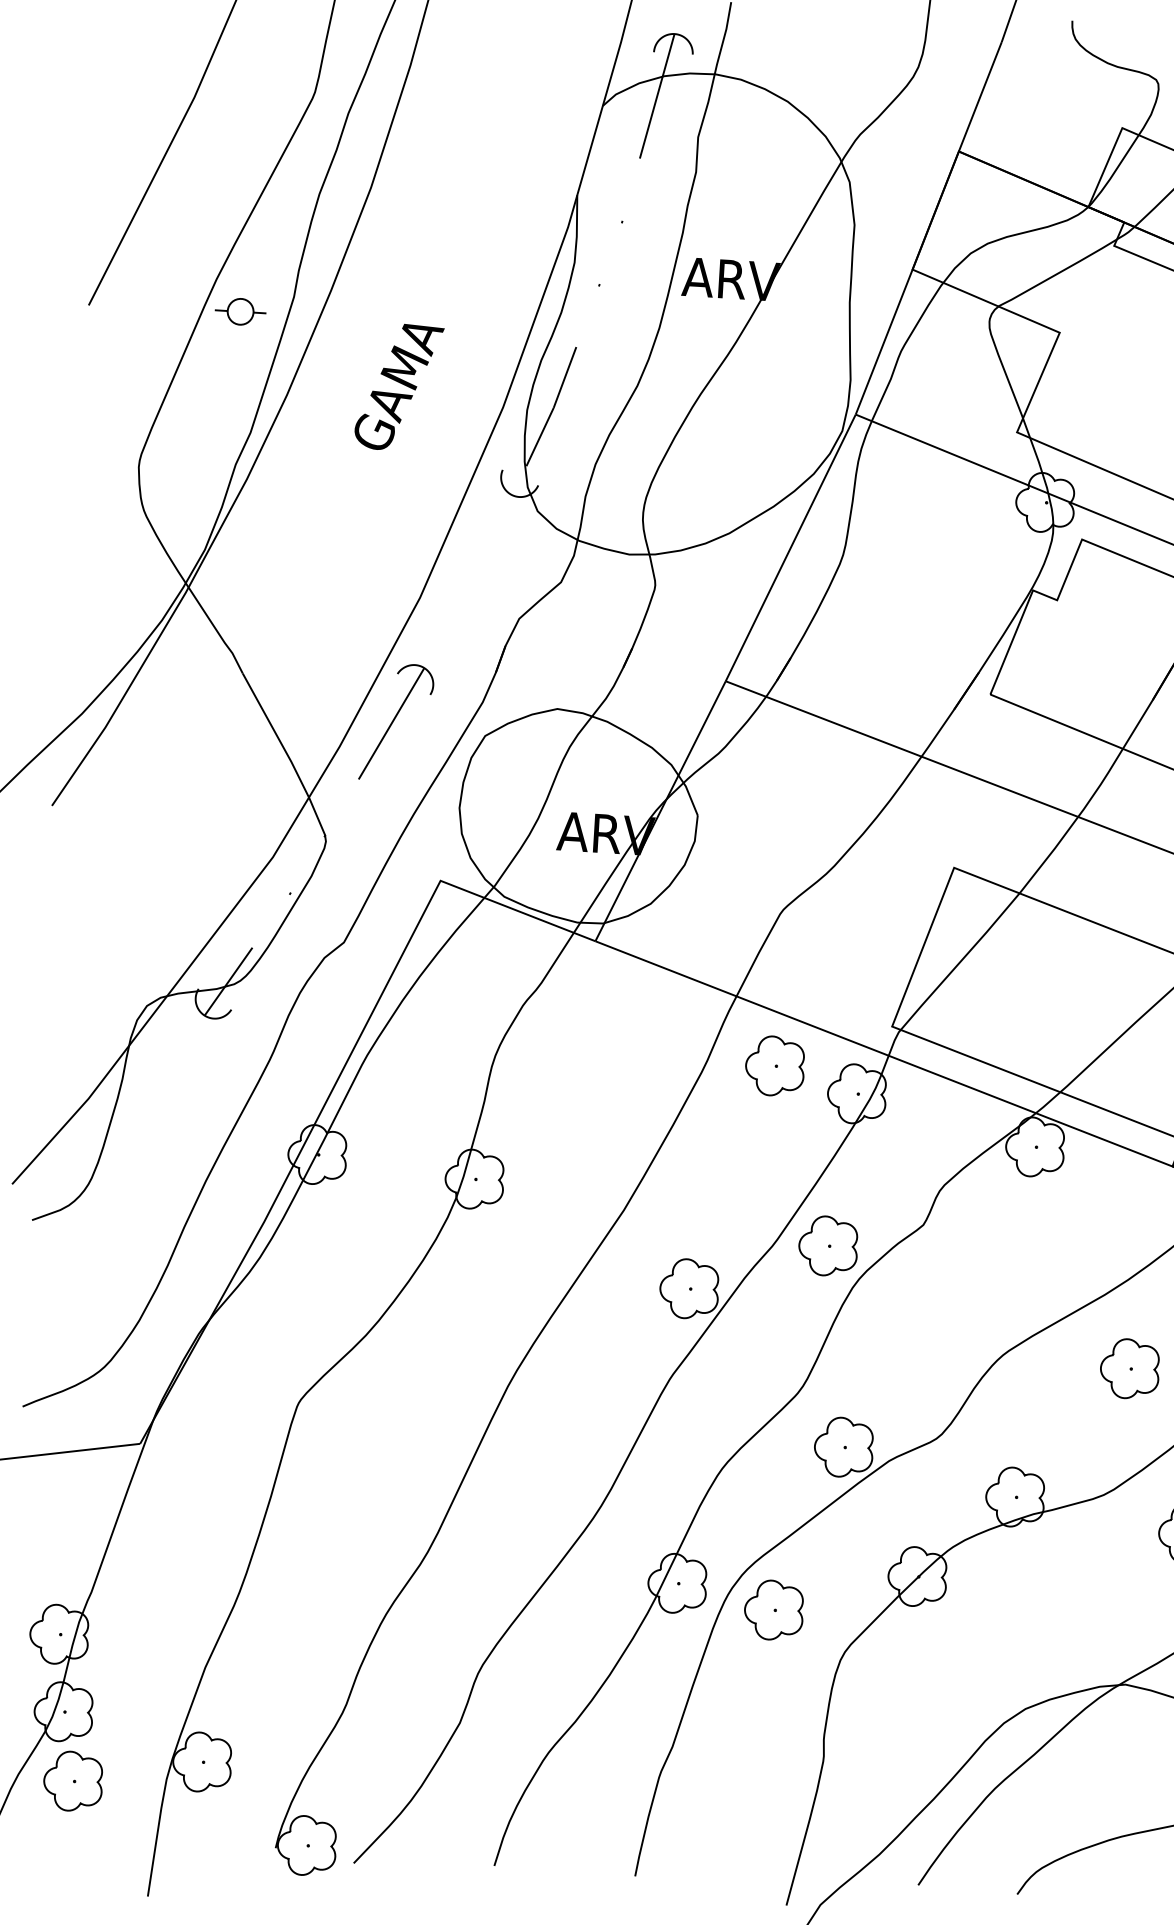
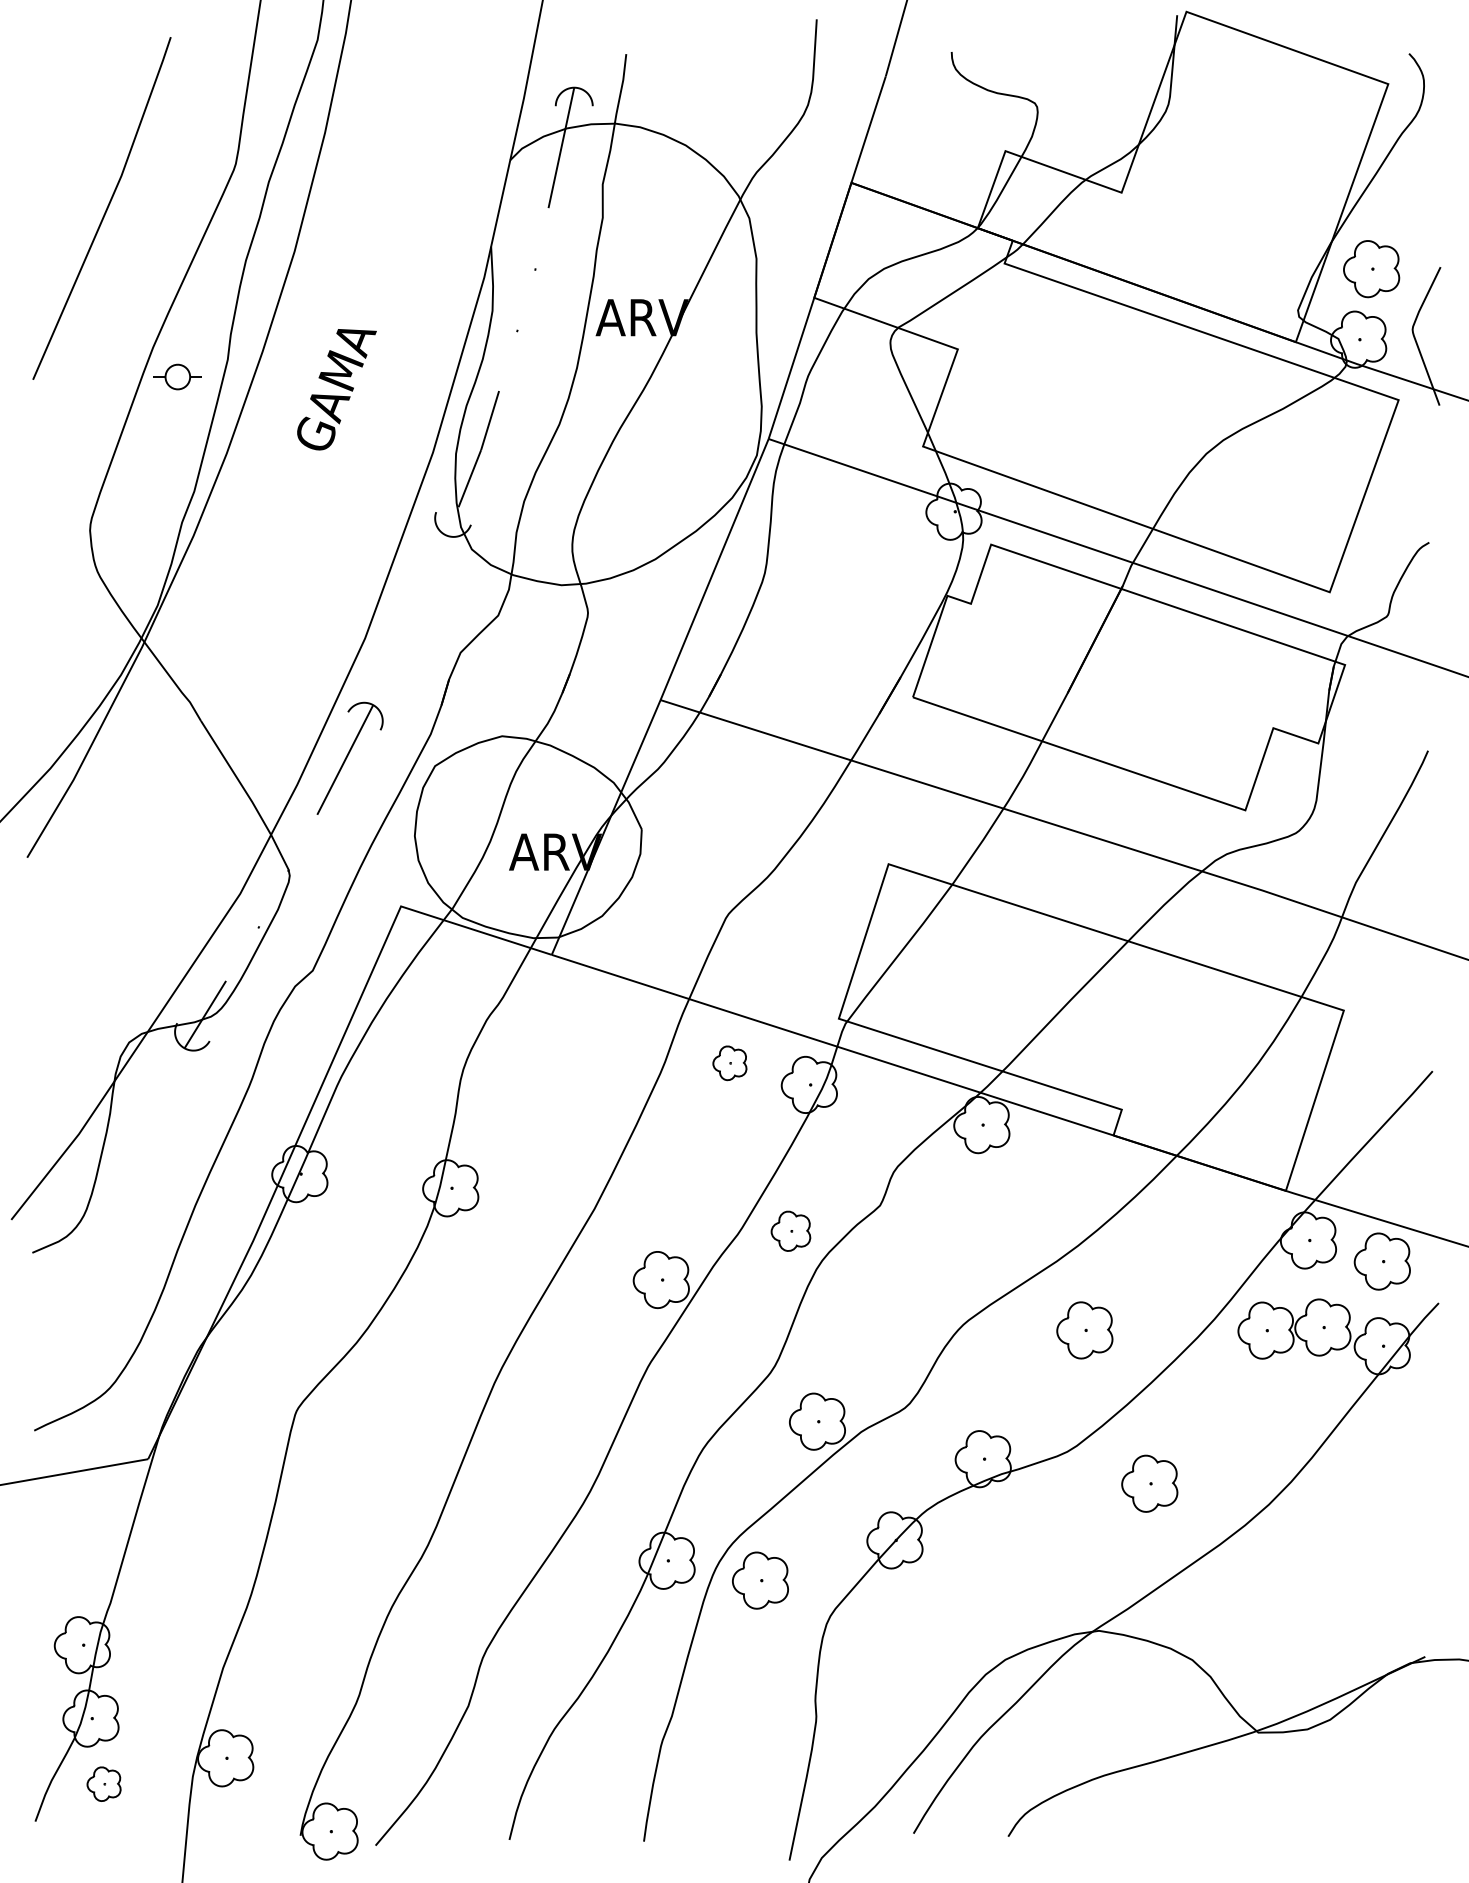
text: (398, 387) -> (336, 389), moved
part: (774, 1066) -> (729, 1063), size x0.6
part: (827, 1246) -> (790, 1231), size x0.7
part: (72, 1781) -> (103, 1784), size x0.6

